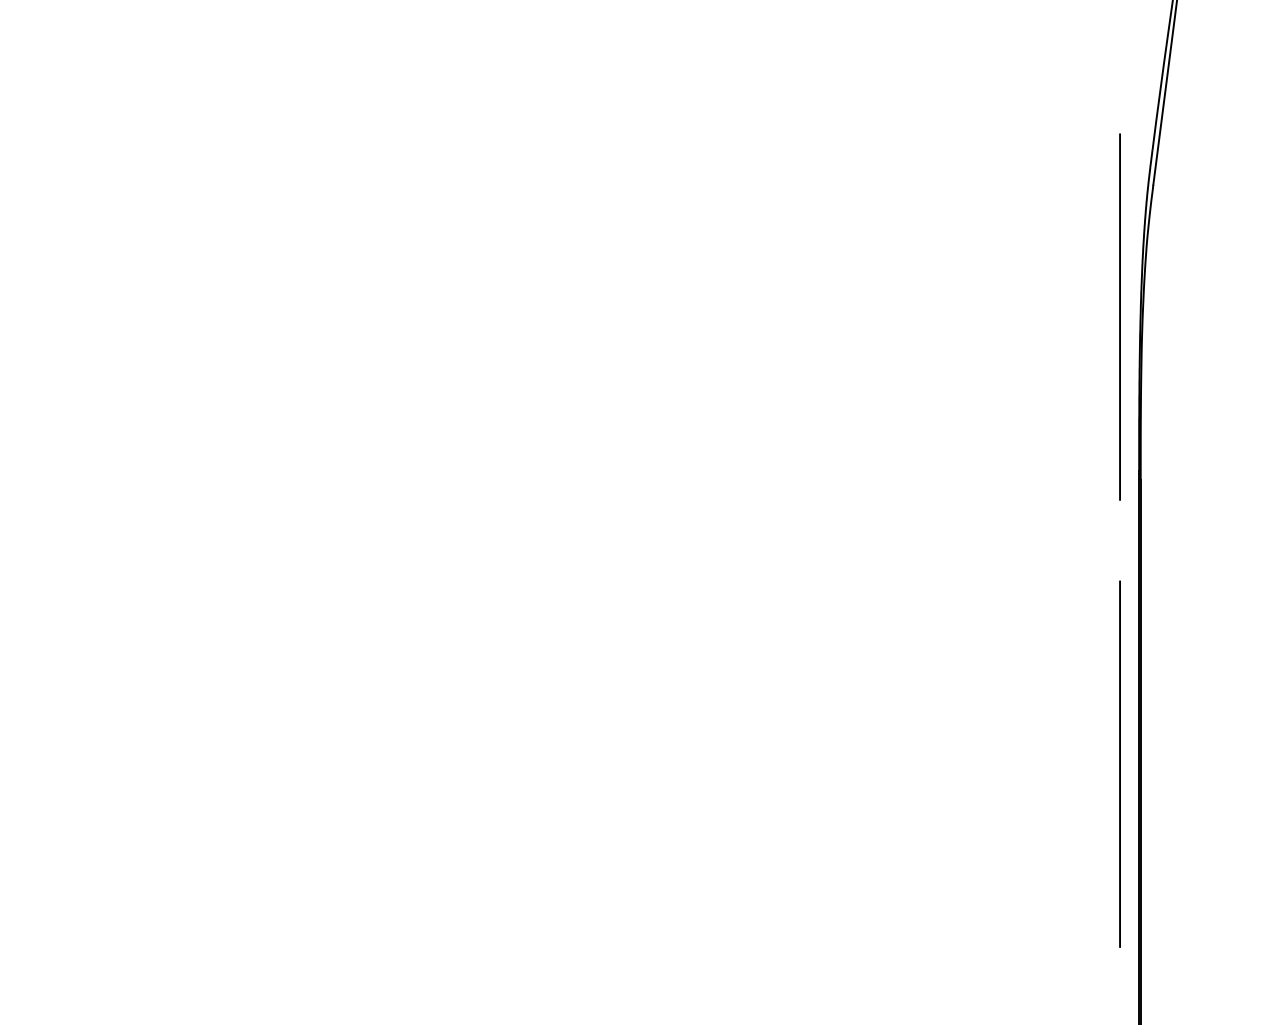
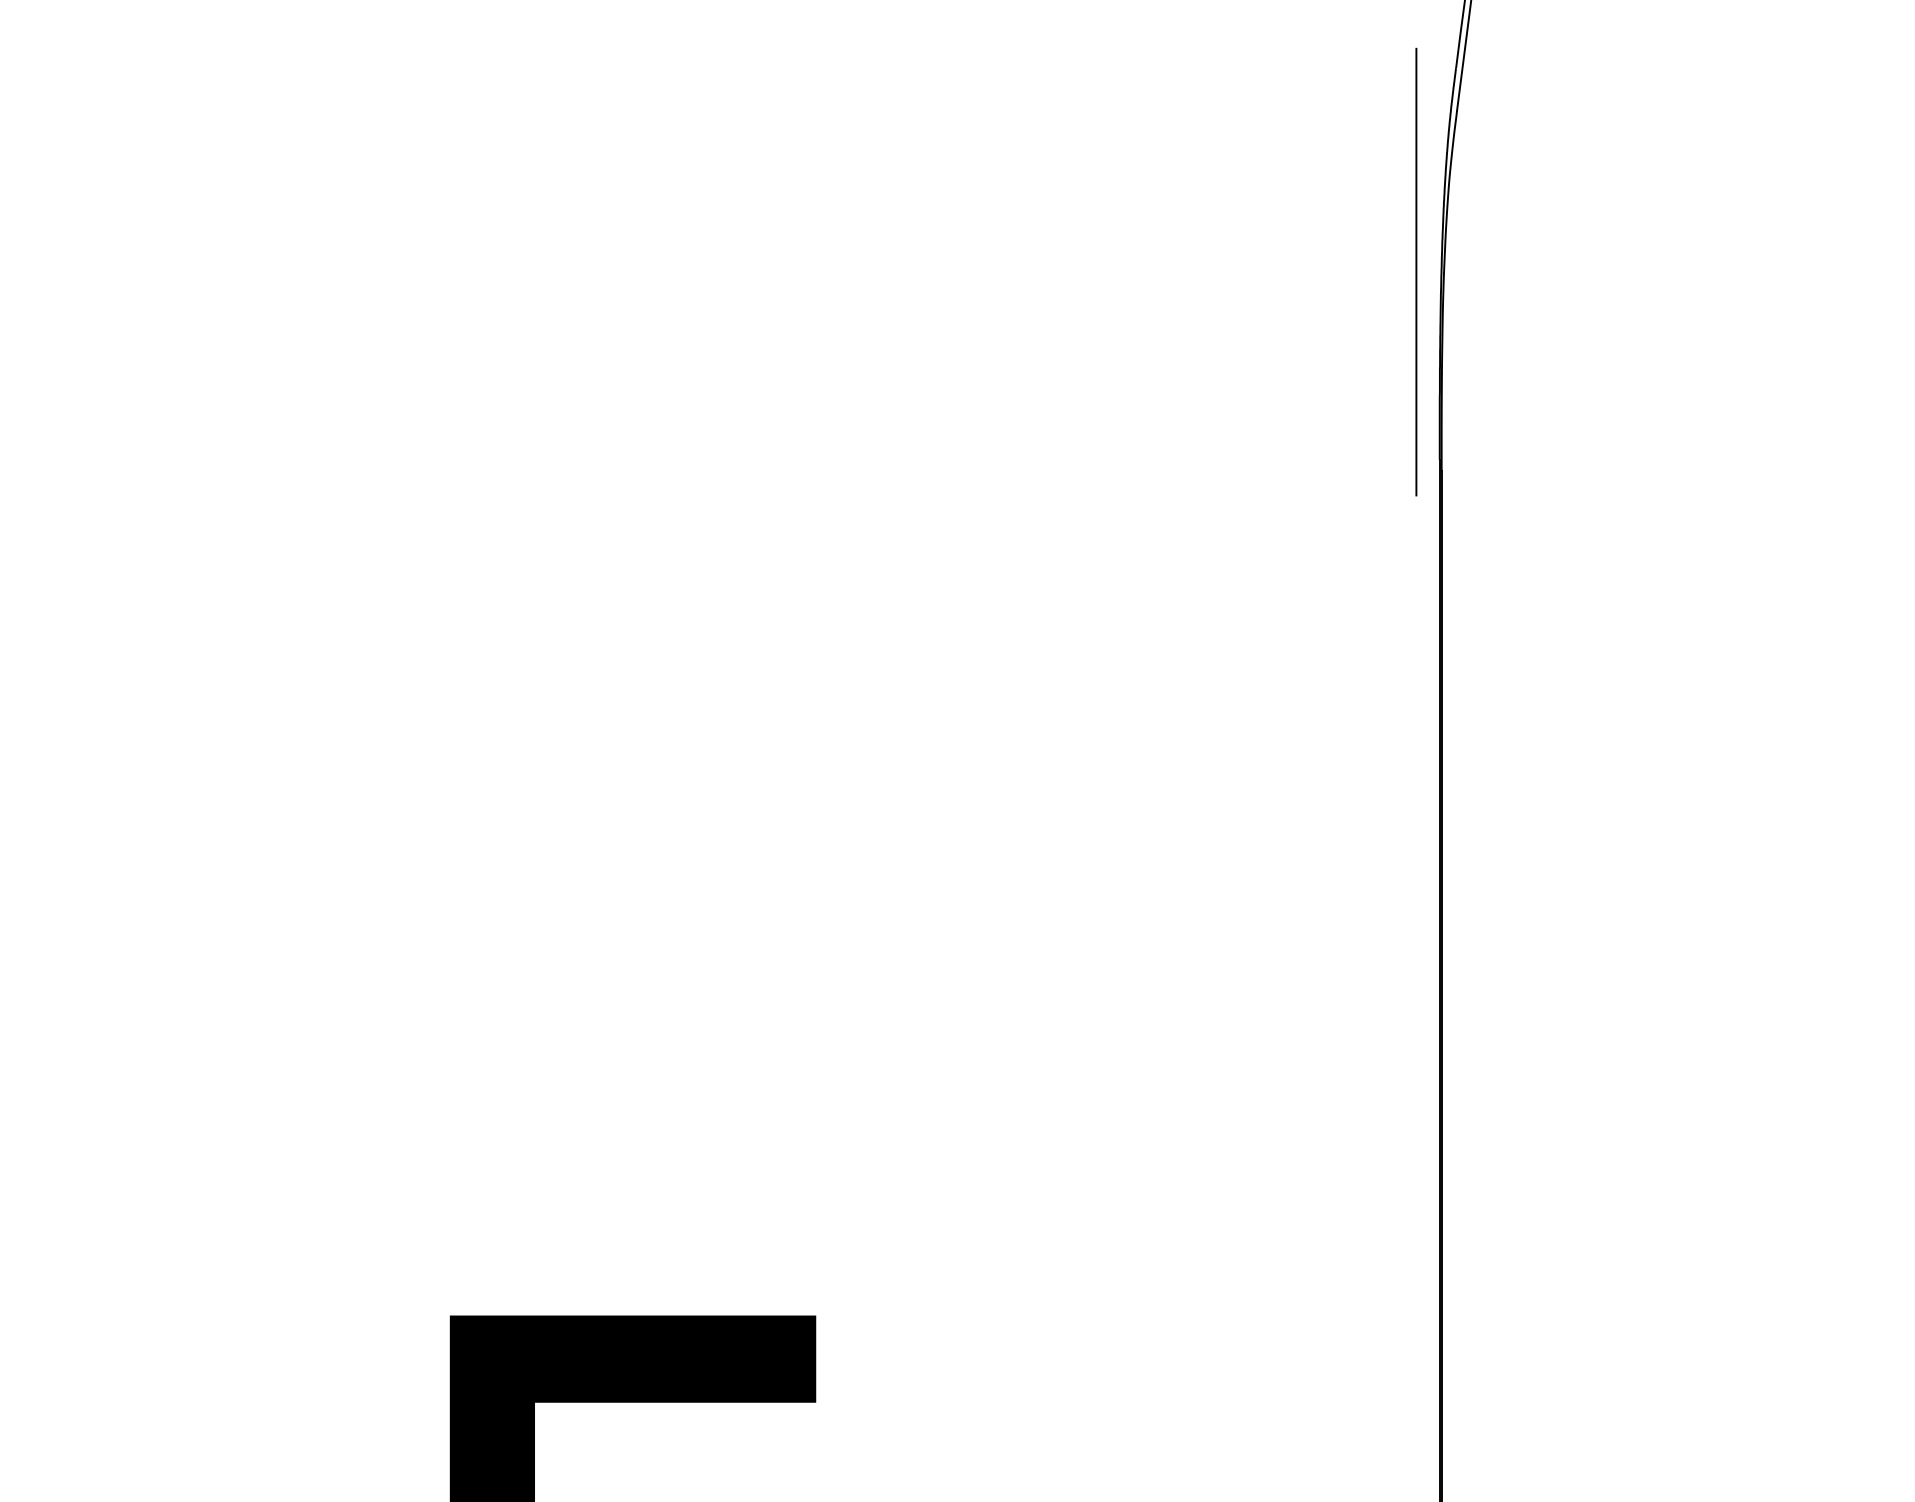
line: (1120, 763) -> (1416, 817), removed

